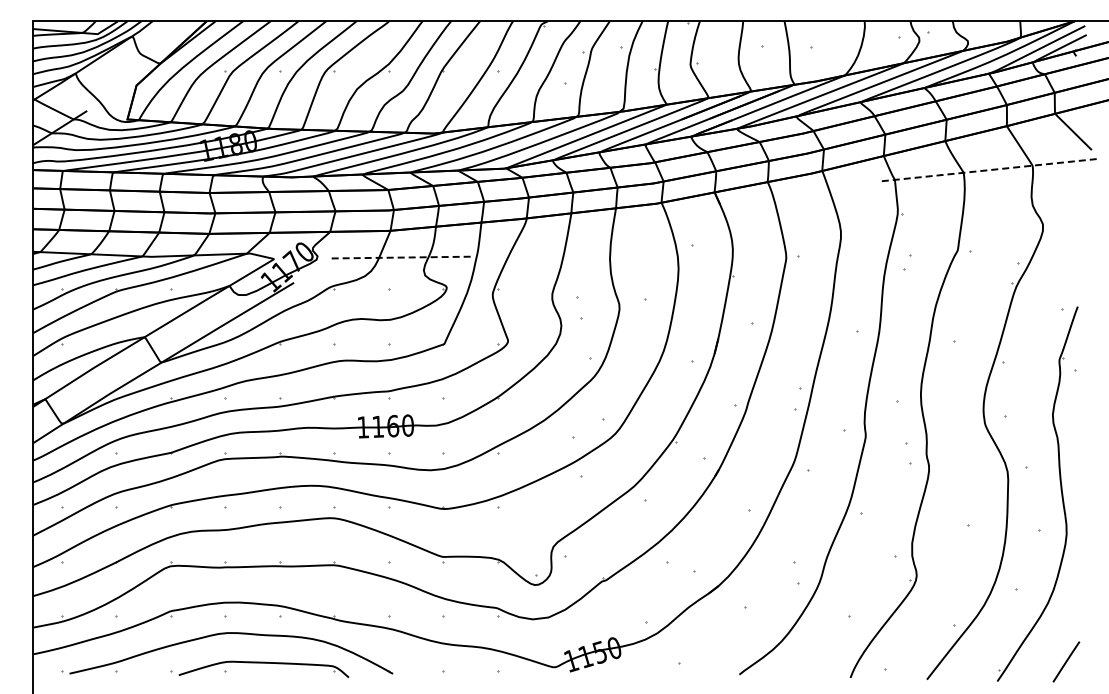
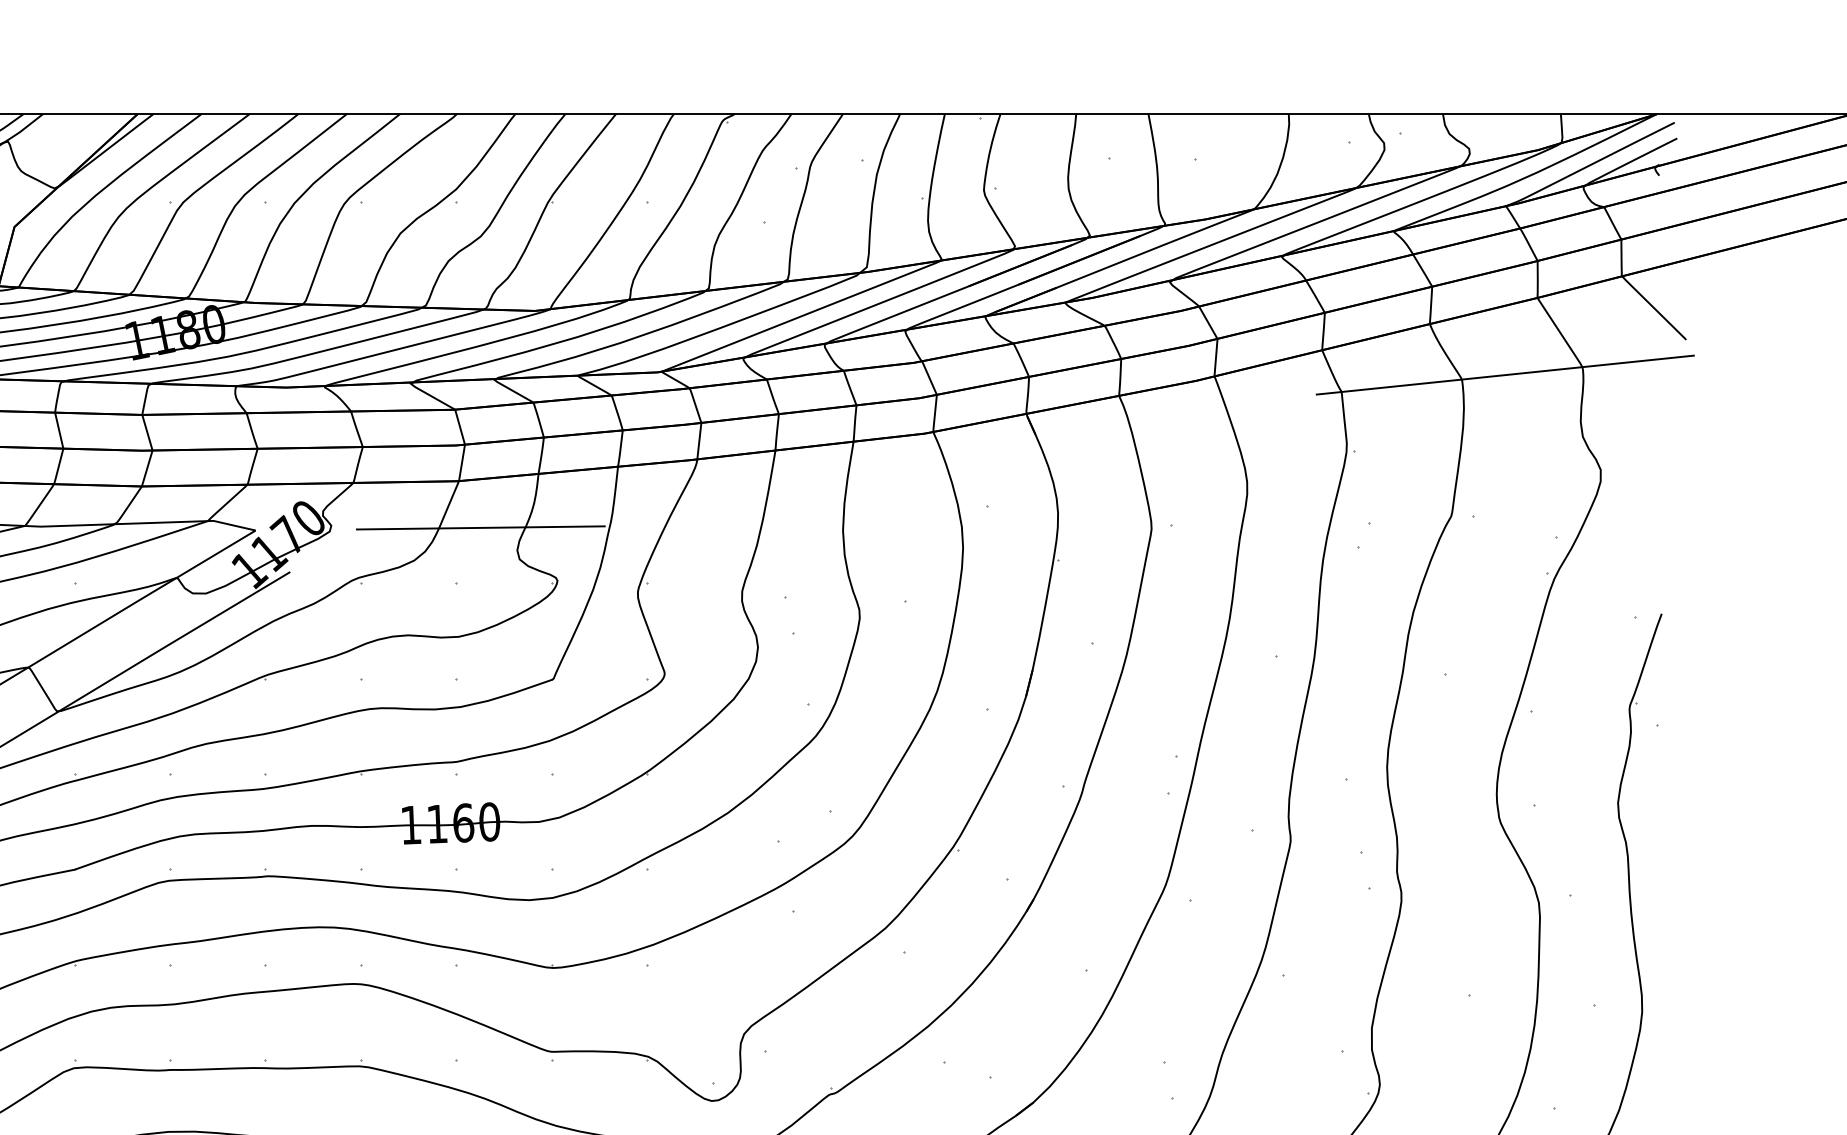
line: (988, 170) -> (1505, 375), dashed -> solid
line: (403, 257) -> (481, 527), dashed -> solid

